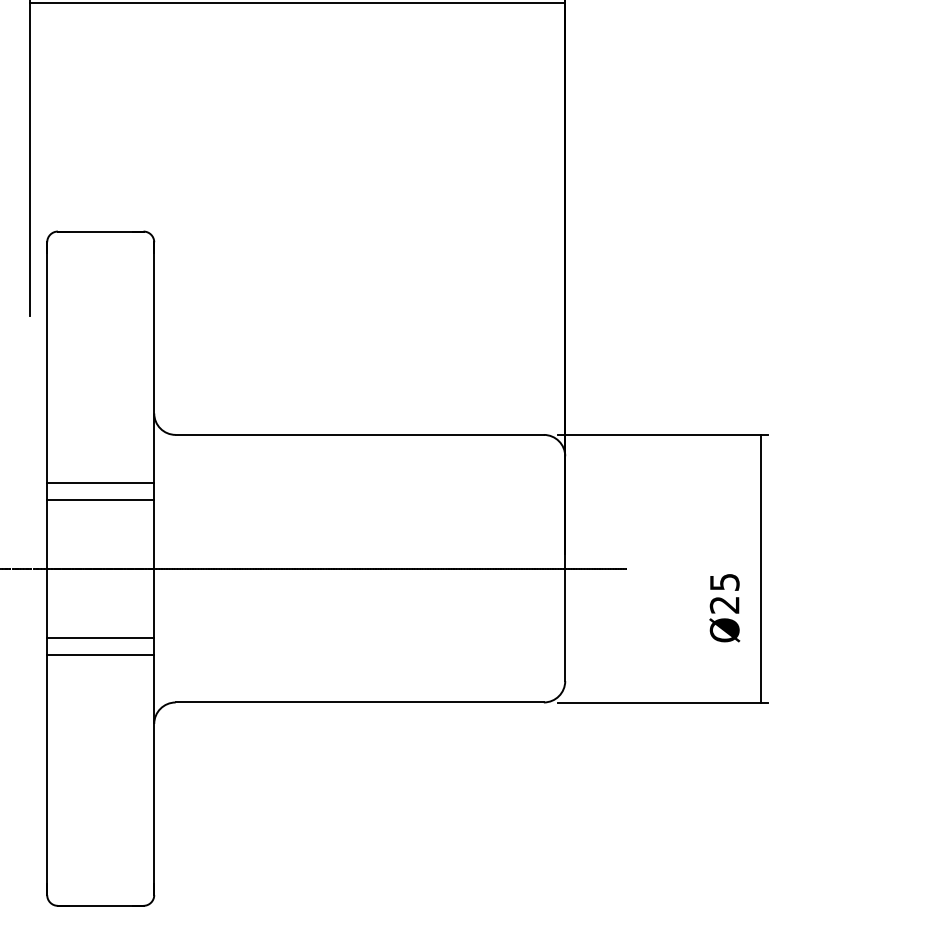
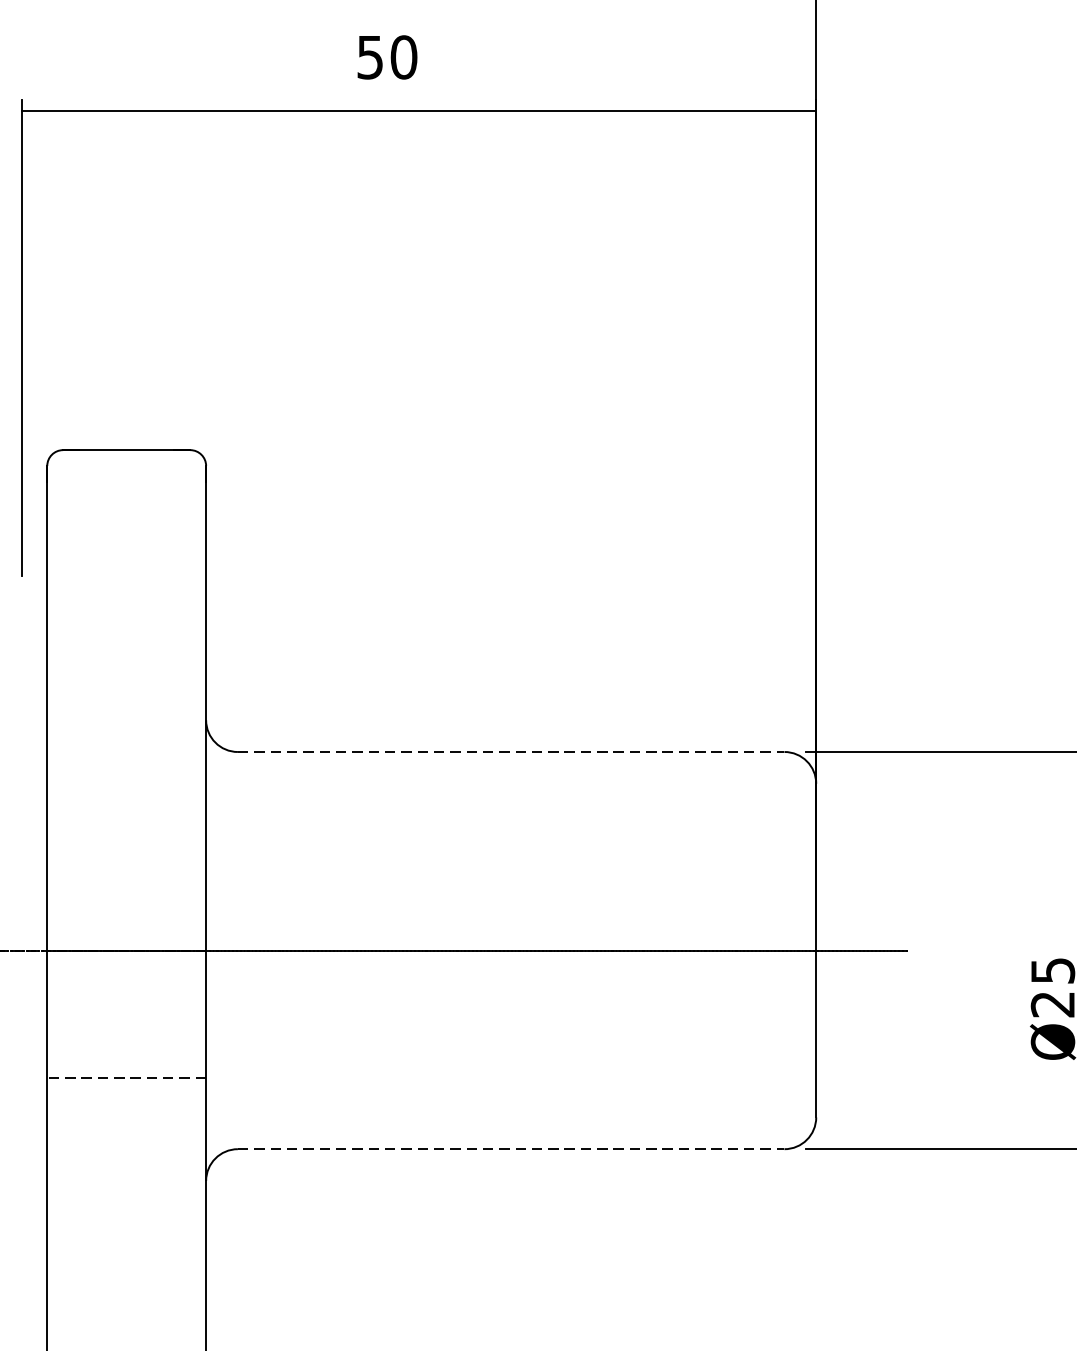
line: (360, 434) -> (512, 751), solid -> dashed
line: (100, 482) -> (126, 822), removed
line: (100, 499) -> (126, 847), removed
line: (100, 637) -> (126, 1052), removed
line: (100, 654) -> (126, 1077), solid -> dashed
line: (360, 702) -> (512, 1149), solid -> dashed

